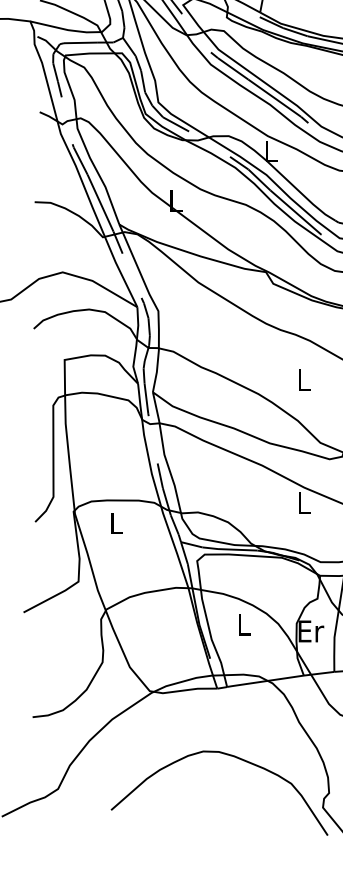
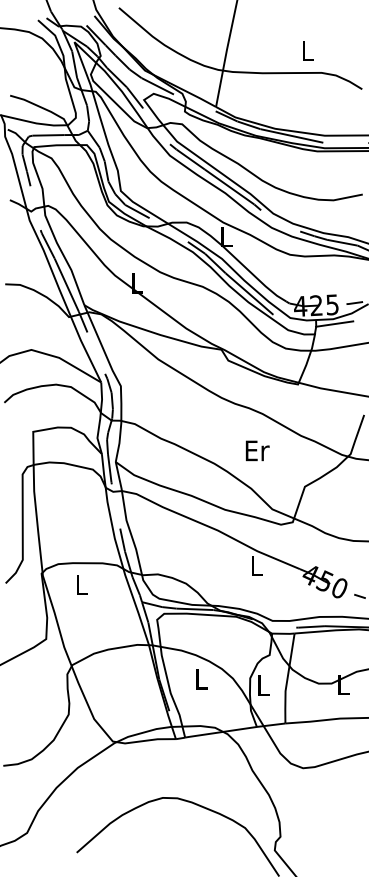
text: (304, 379) -> (257, 450), L -> Er
text: (310, 631) -> (263, 685), Er -> L

